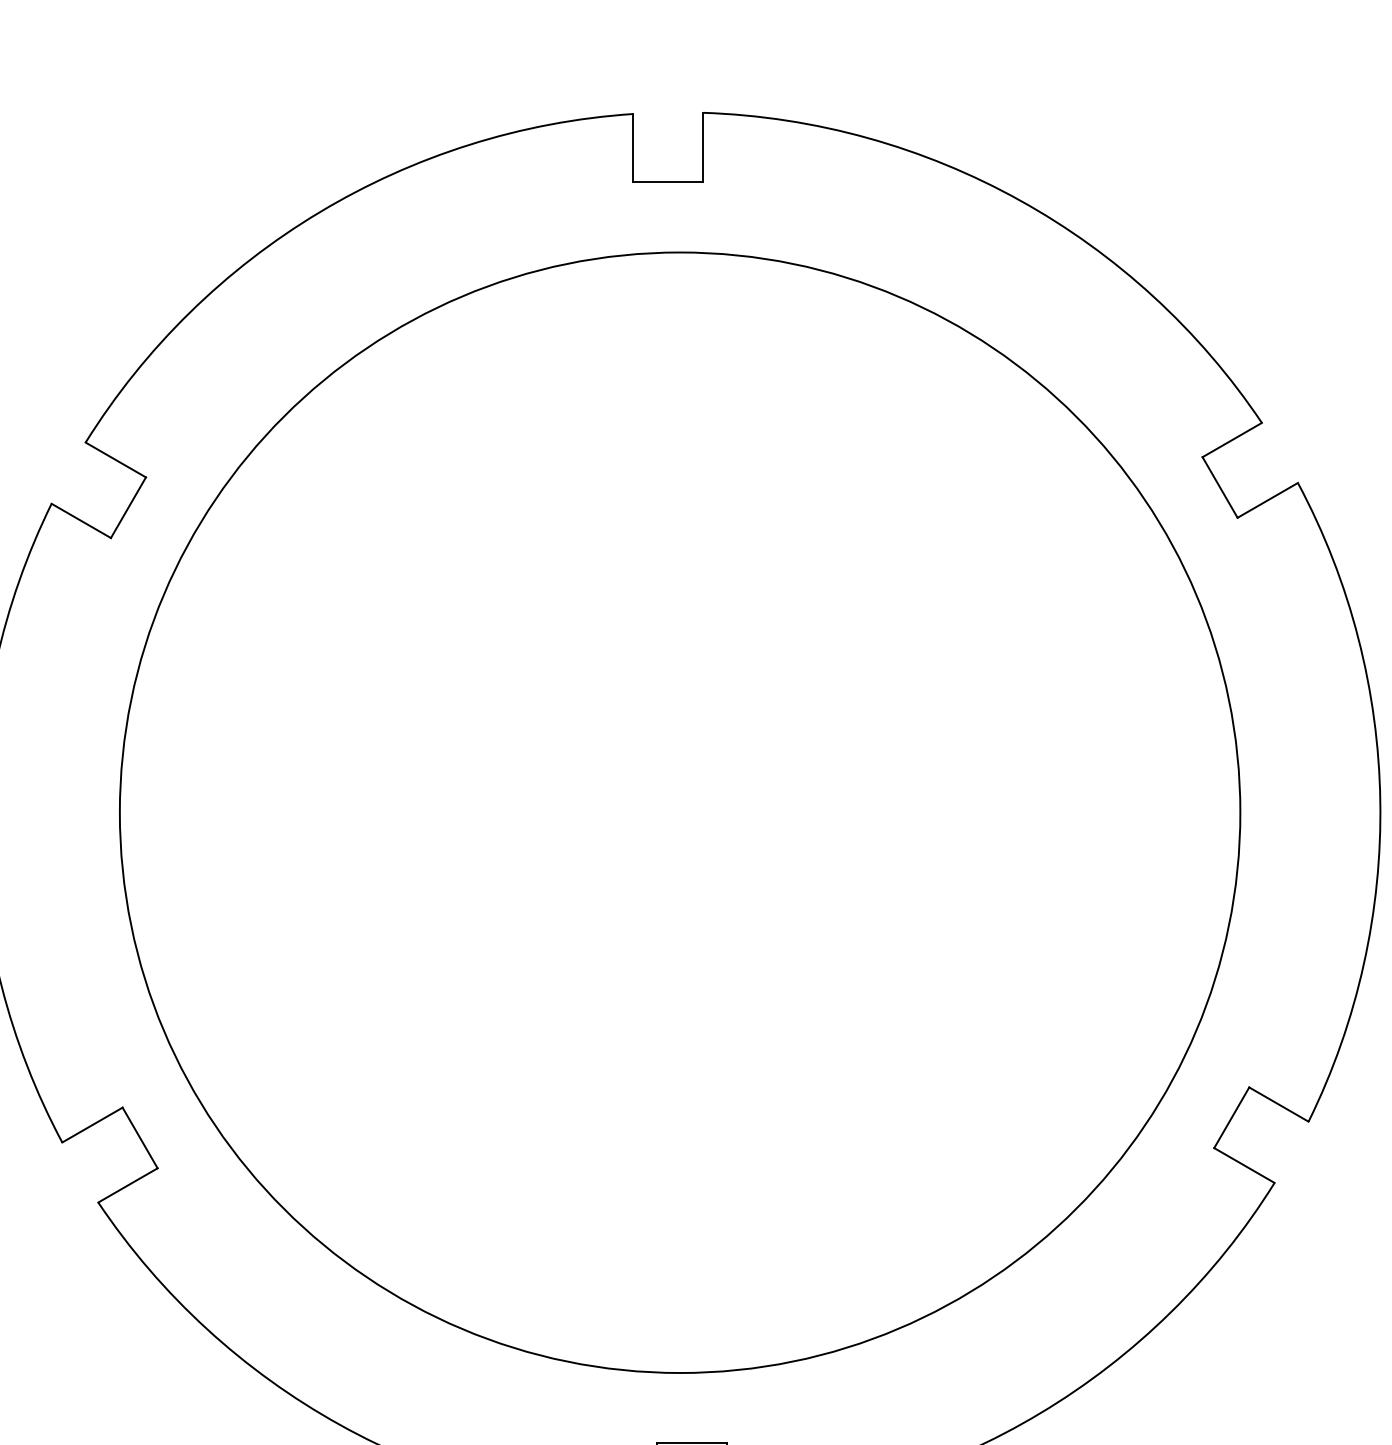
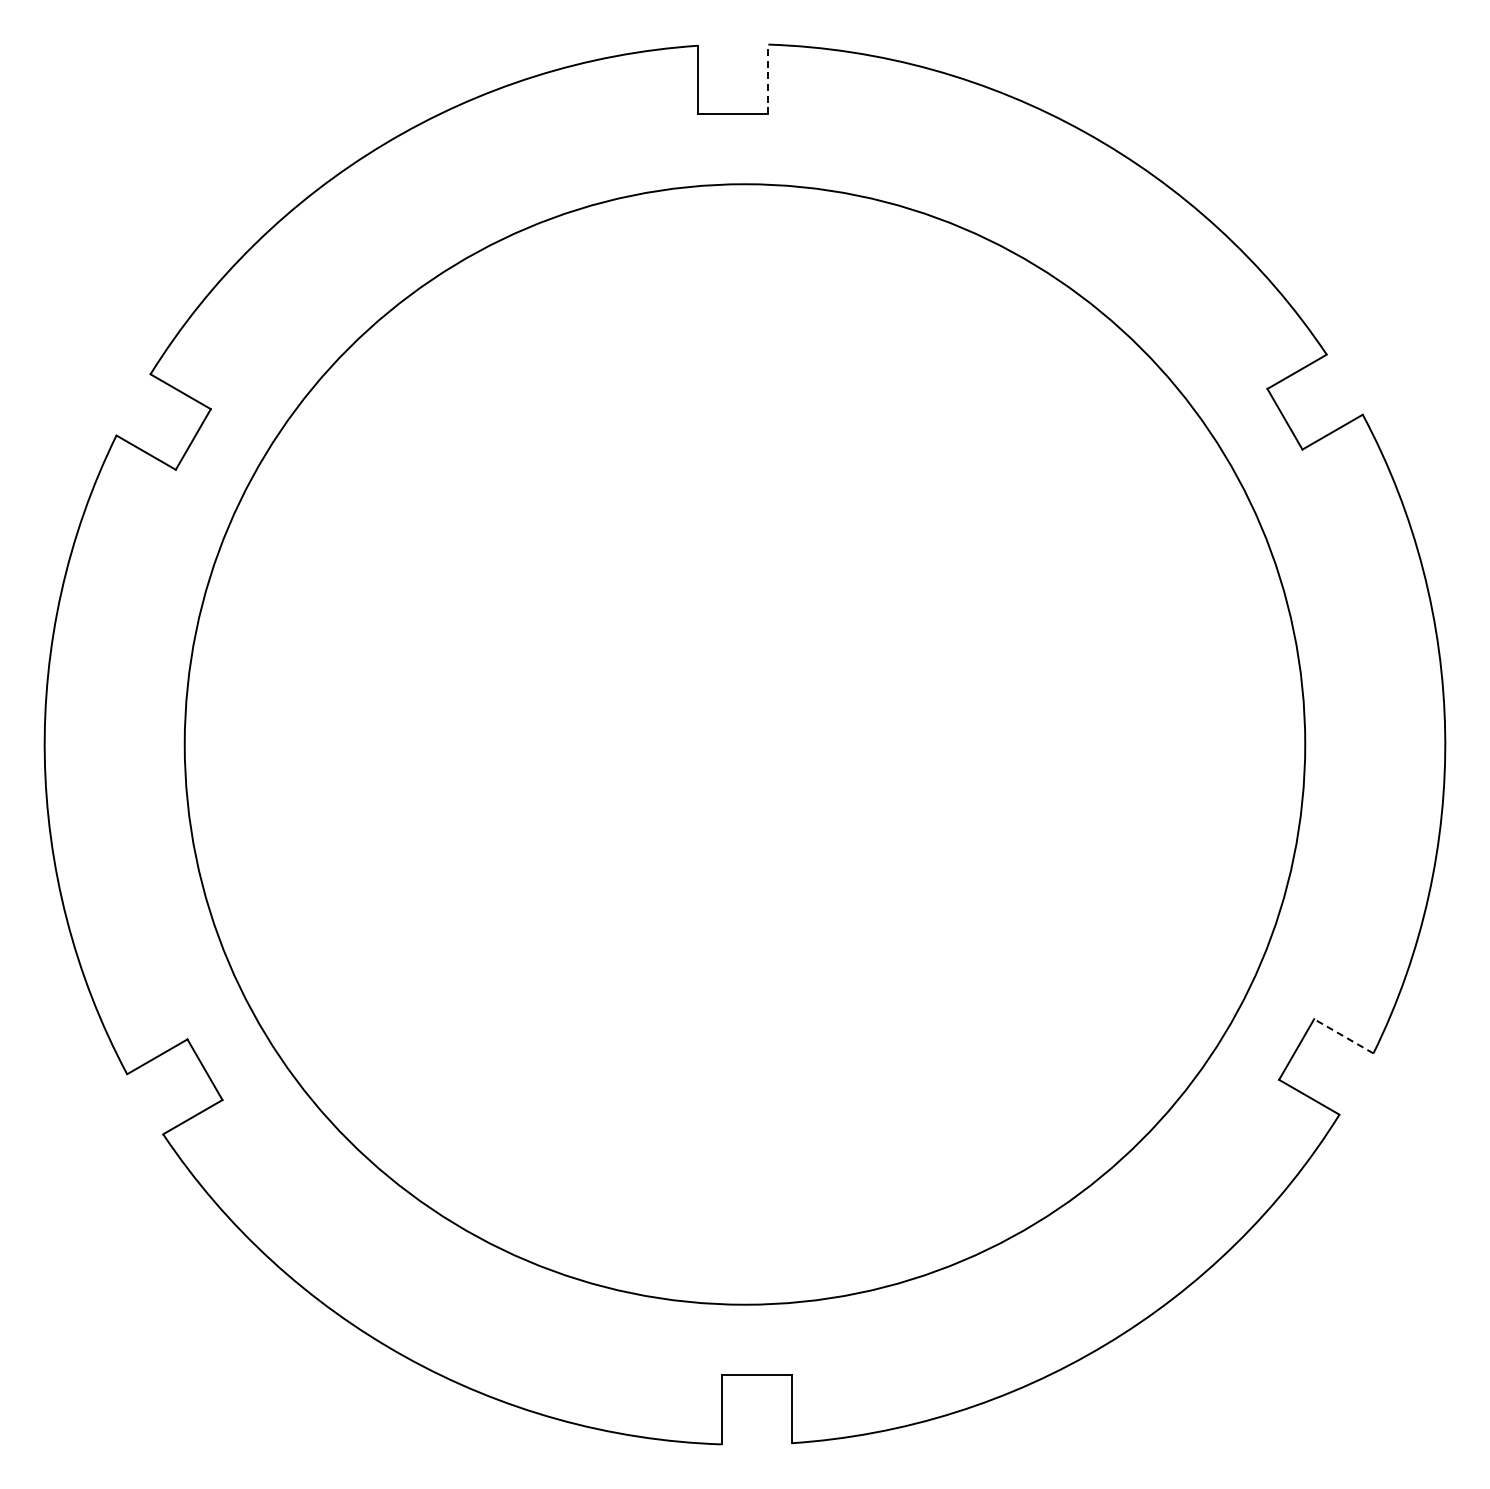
line: (703, 147) -> (768, 79), solid -> dashed
line: (1278, 1104) -> (1343, 1036), solid -> dashed

